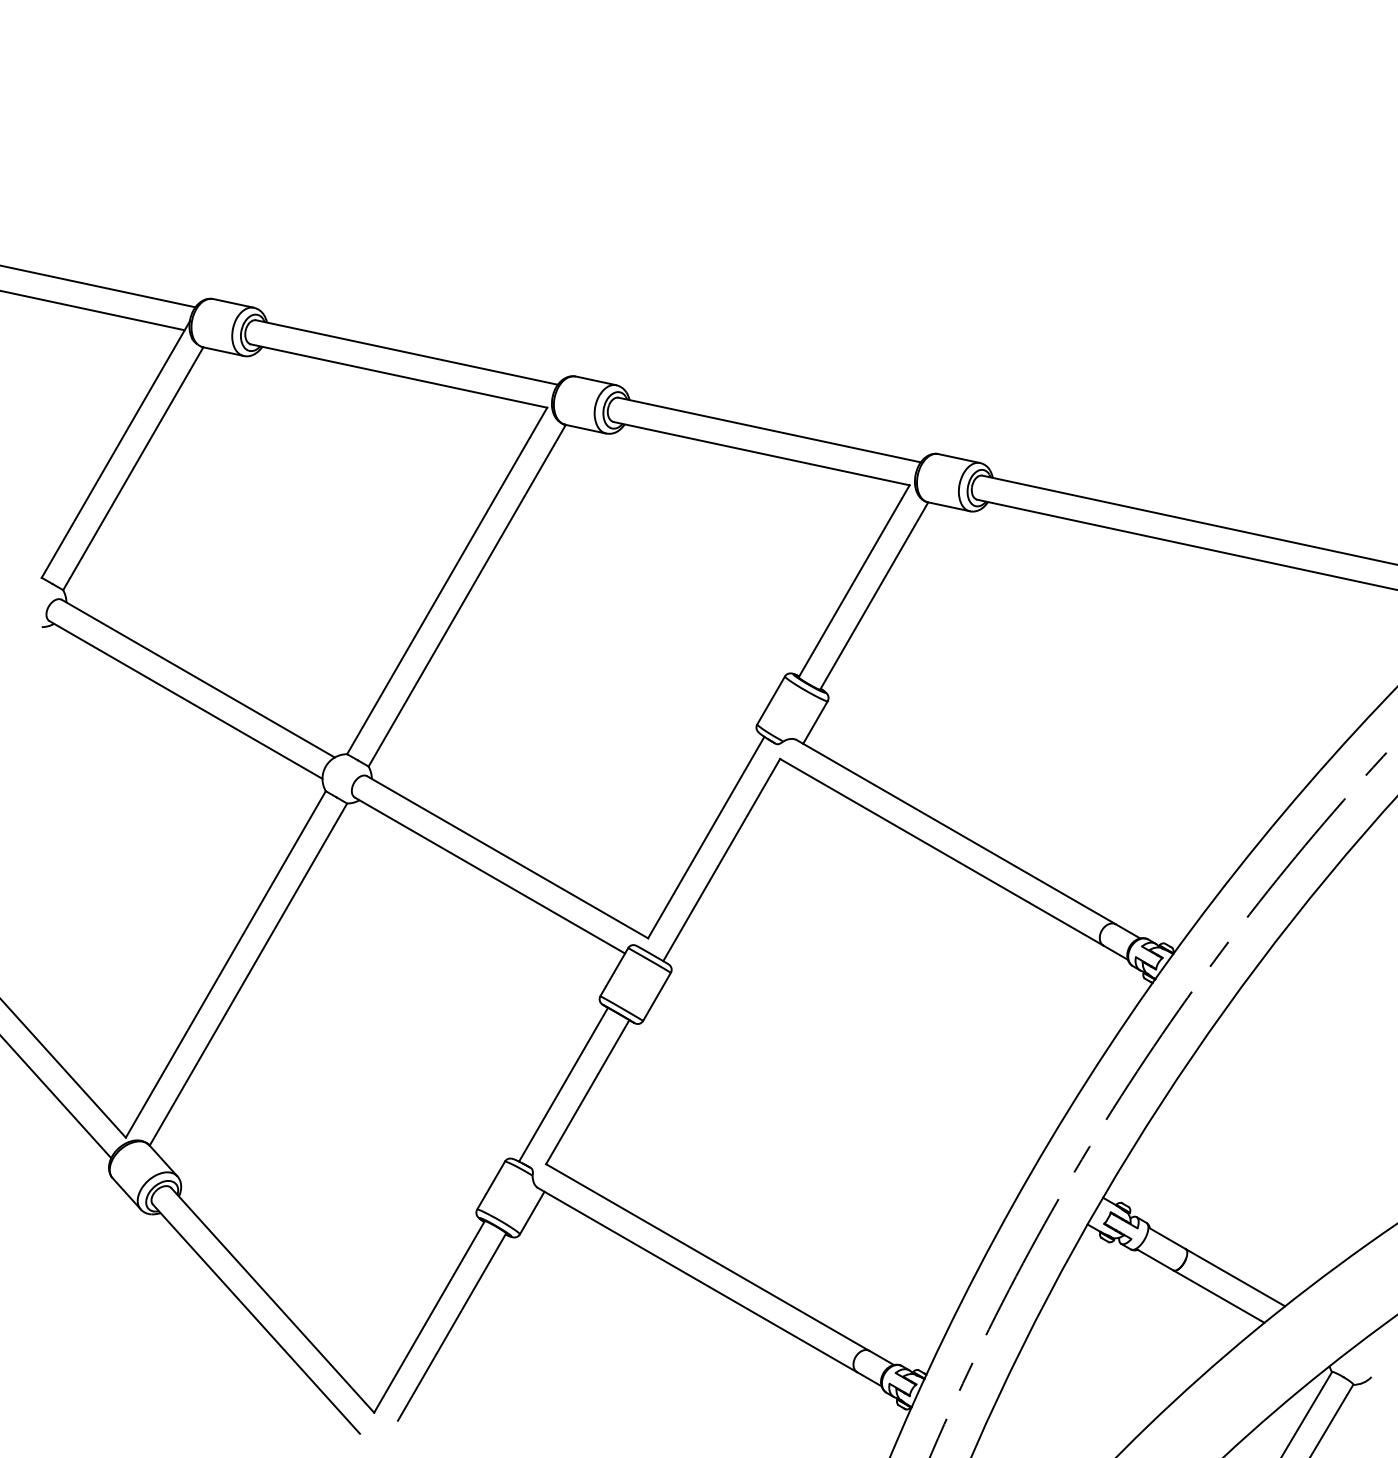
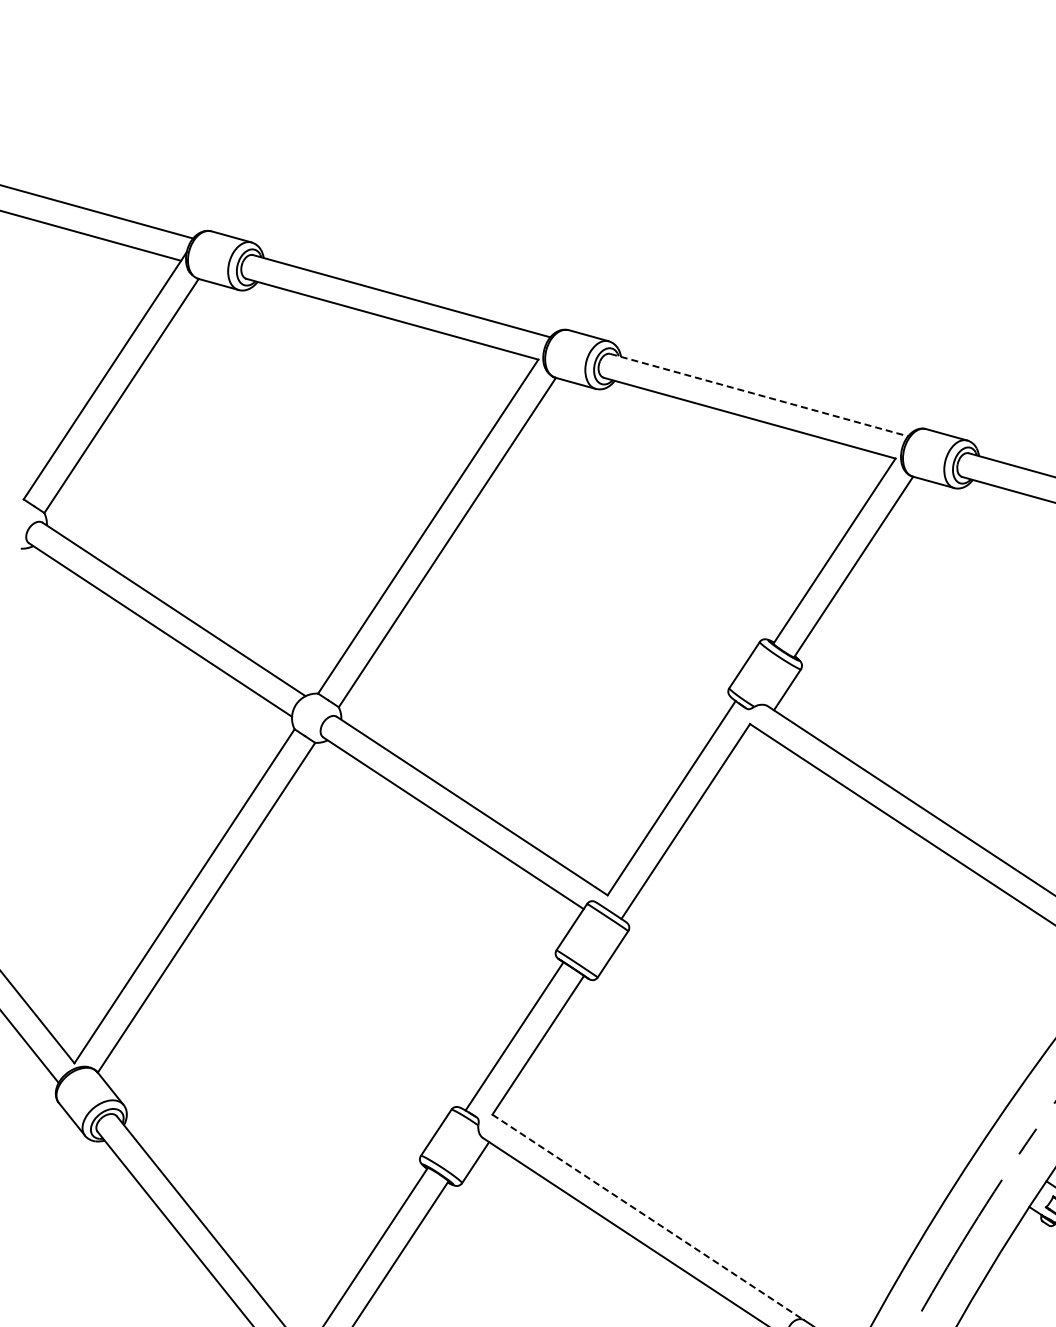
line: (769, 430) -> (758, 395), solid -> dashed
line: (707, 1257) -> (647, 1217), solid -> dashed

